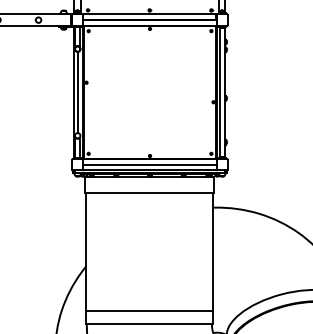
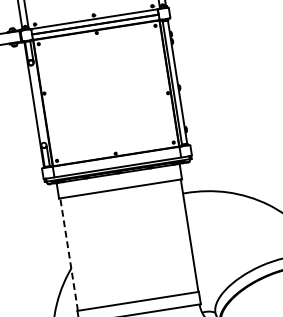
line: (77, 92) -> (37, 104), removed
line: (149, 164) -> (116, 161), removed
line: (86, 251) -> (69, 254), solid -> dashed

